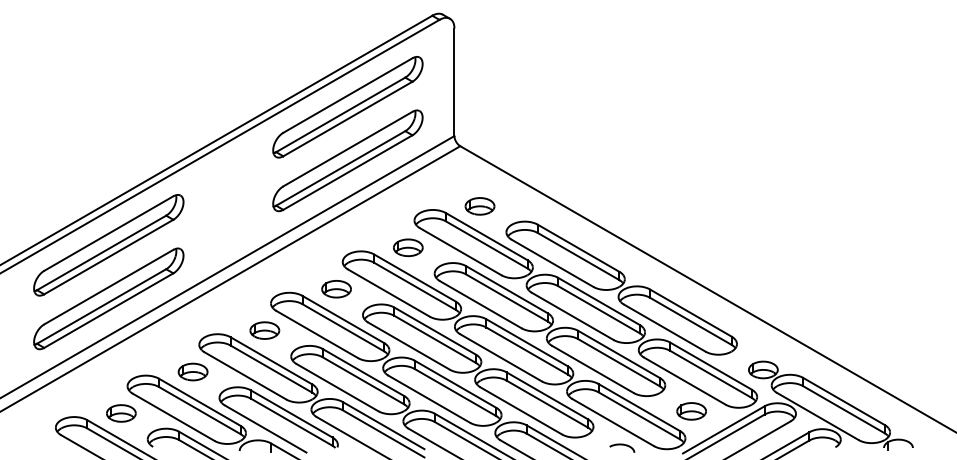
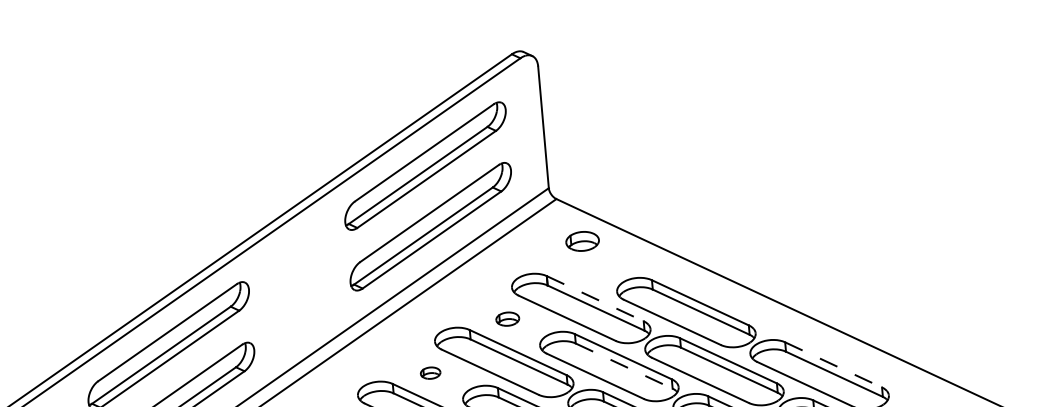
part: (479, 206) -> (582, 241), moved
line: (487, 236) -> (596, 298), solid -> dashed
part: (408, 247) -> (507, 318), size x0.7
part: (336, 289) -> (430, 373), size x0.6
line: (507, 298) -> (624, 366), solid -> dashed
line: (691, 313) -> (834, 365), solid -> dashed

